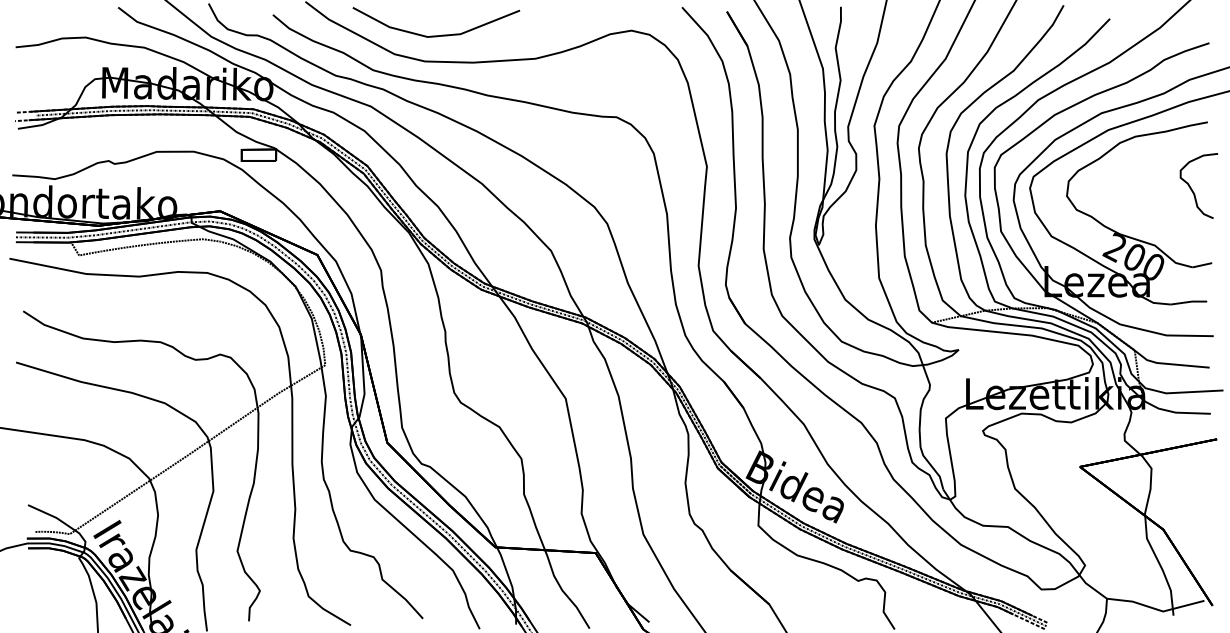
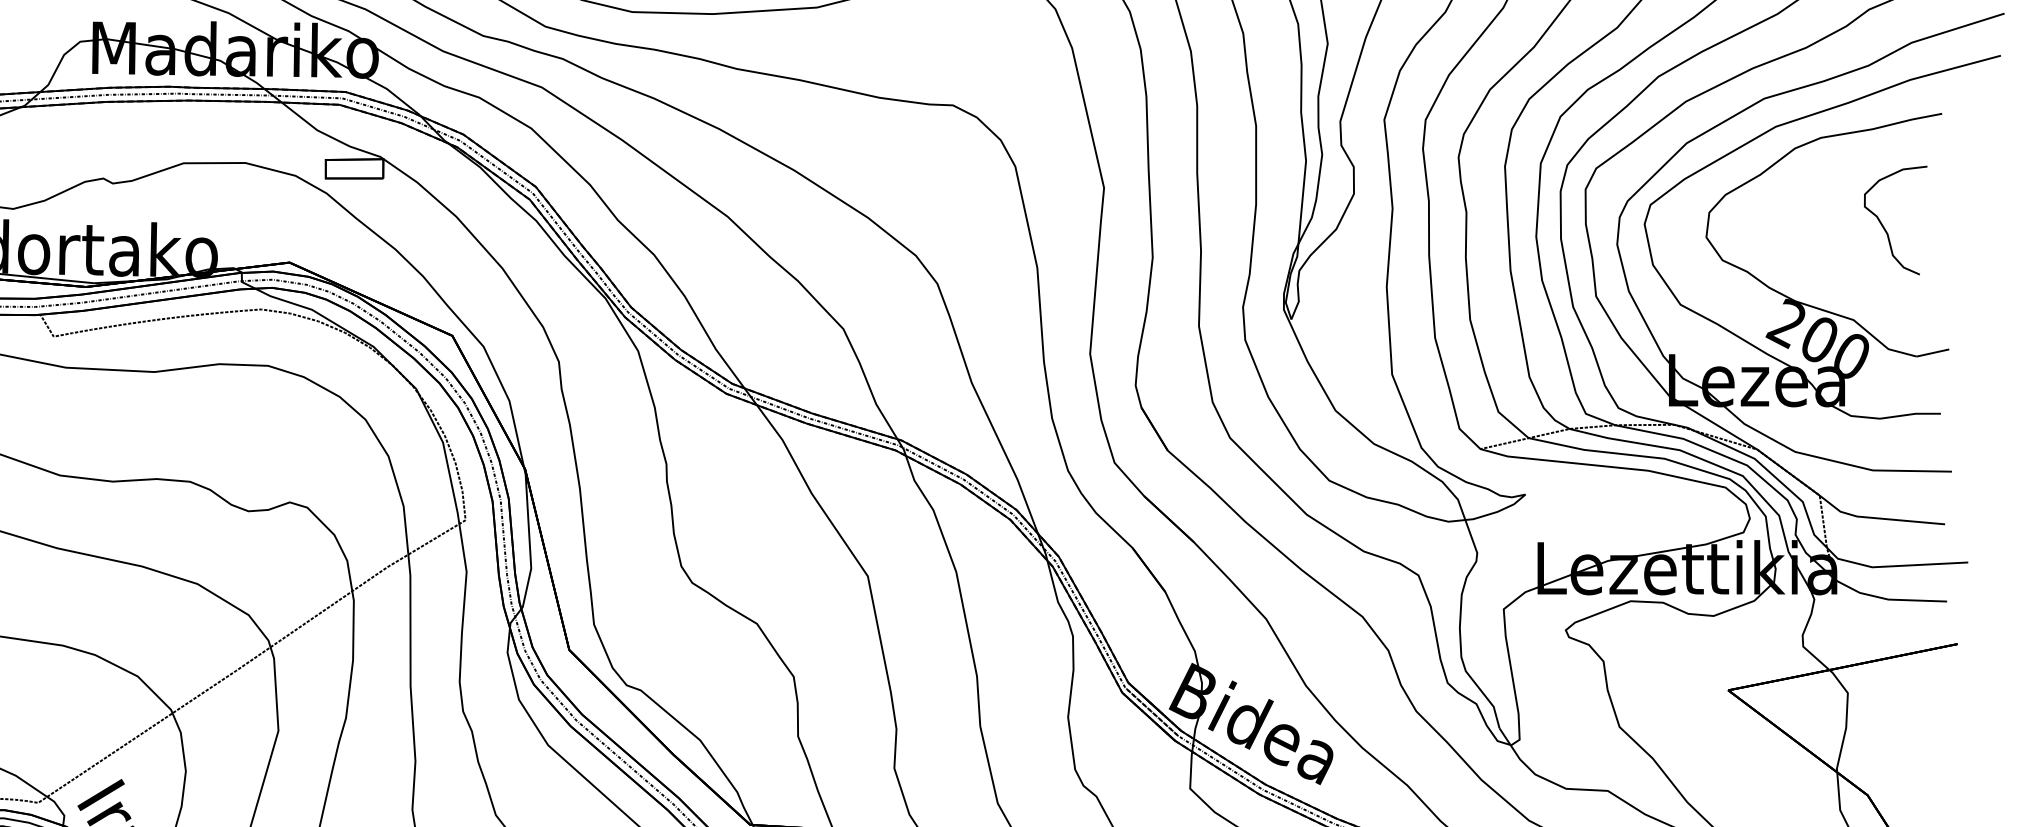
curve: (1193, 190) -> (1886, 227), moved

